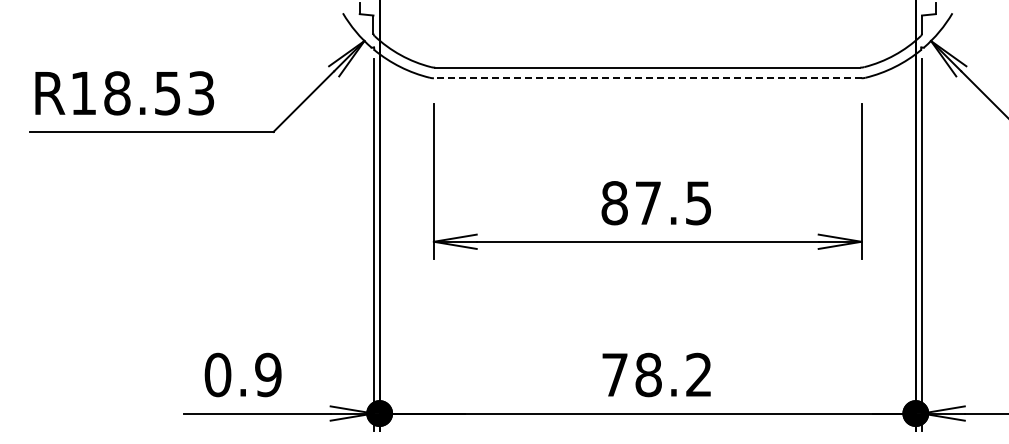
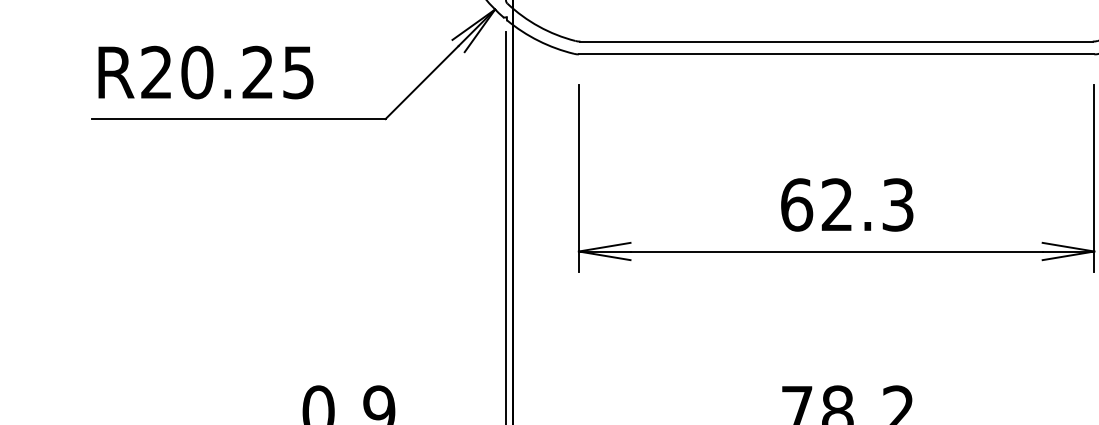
line: (647, 78) -> (836, 54), dashed -> solid
text: (142, 93) -> (227, 72), R18.53 -> R20.25
text: (656, 203) -> (847, 205), 87.5 -> 62.3

